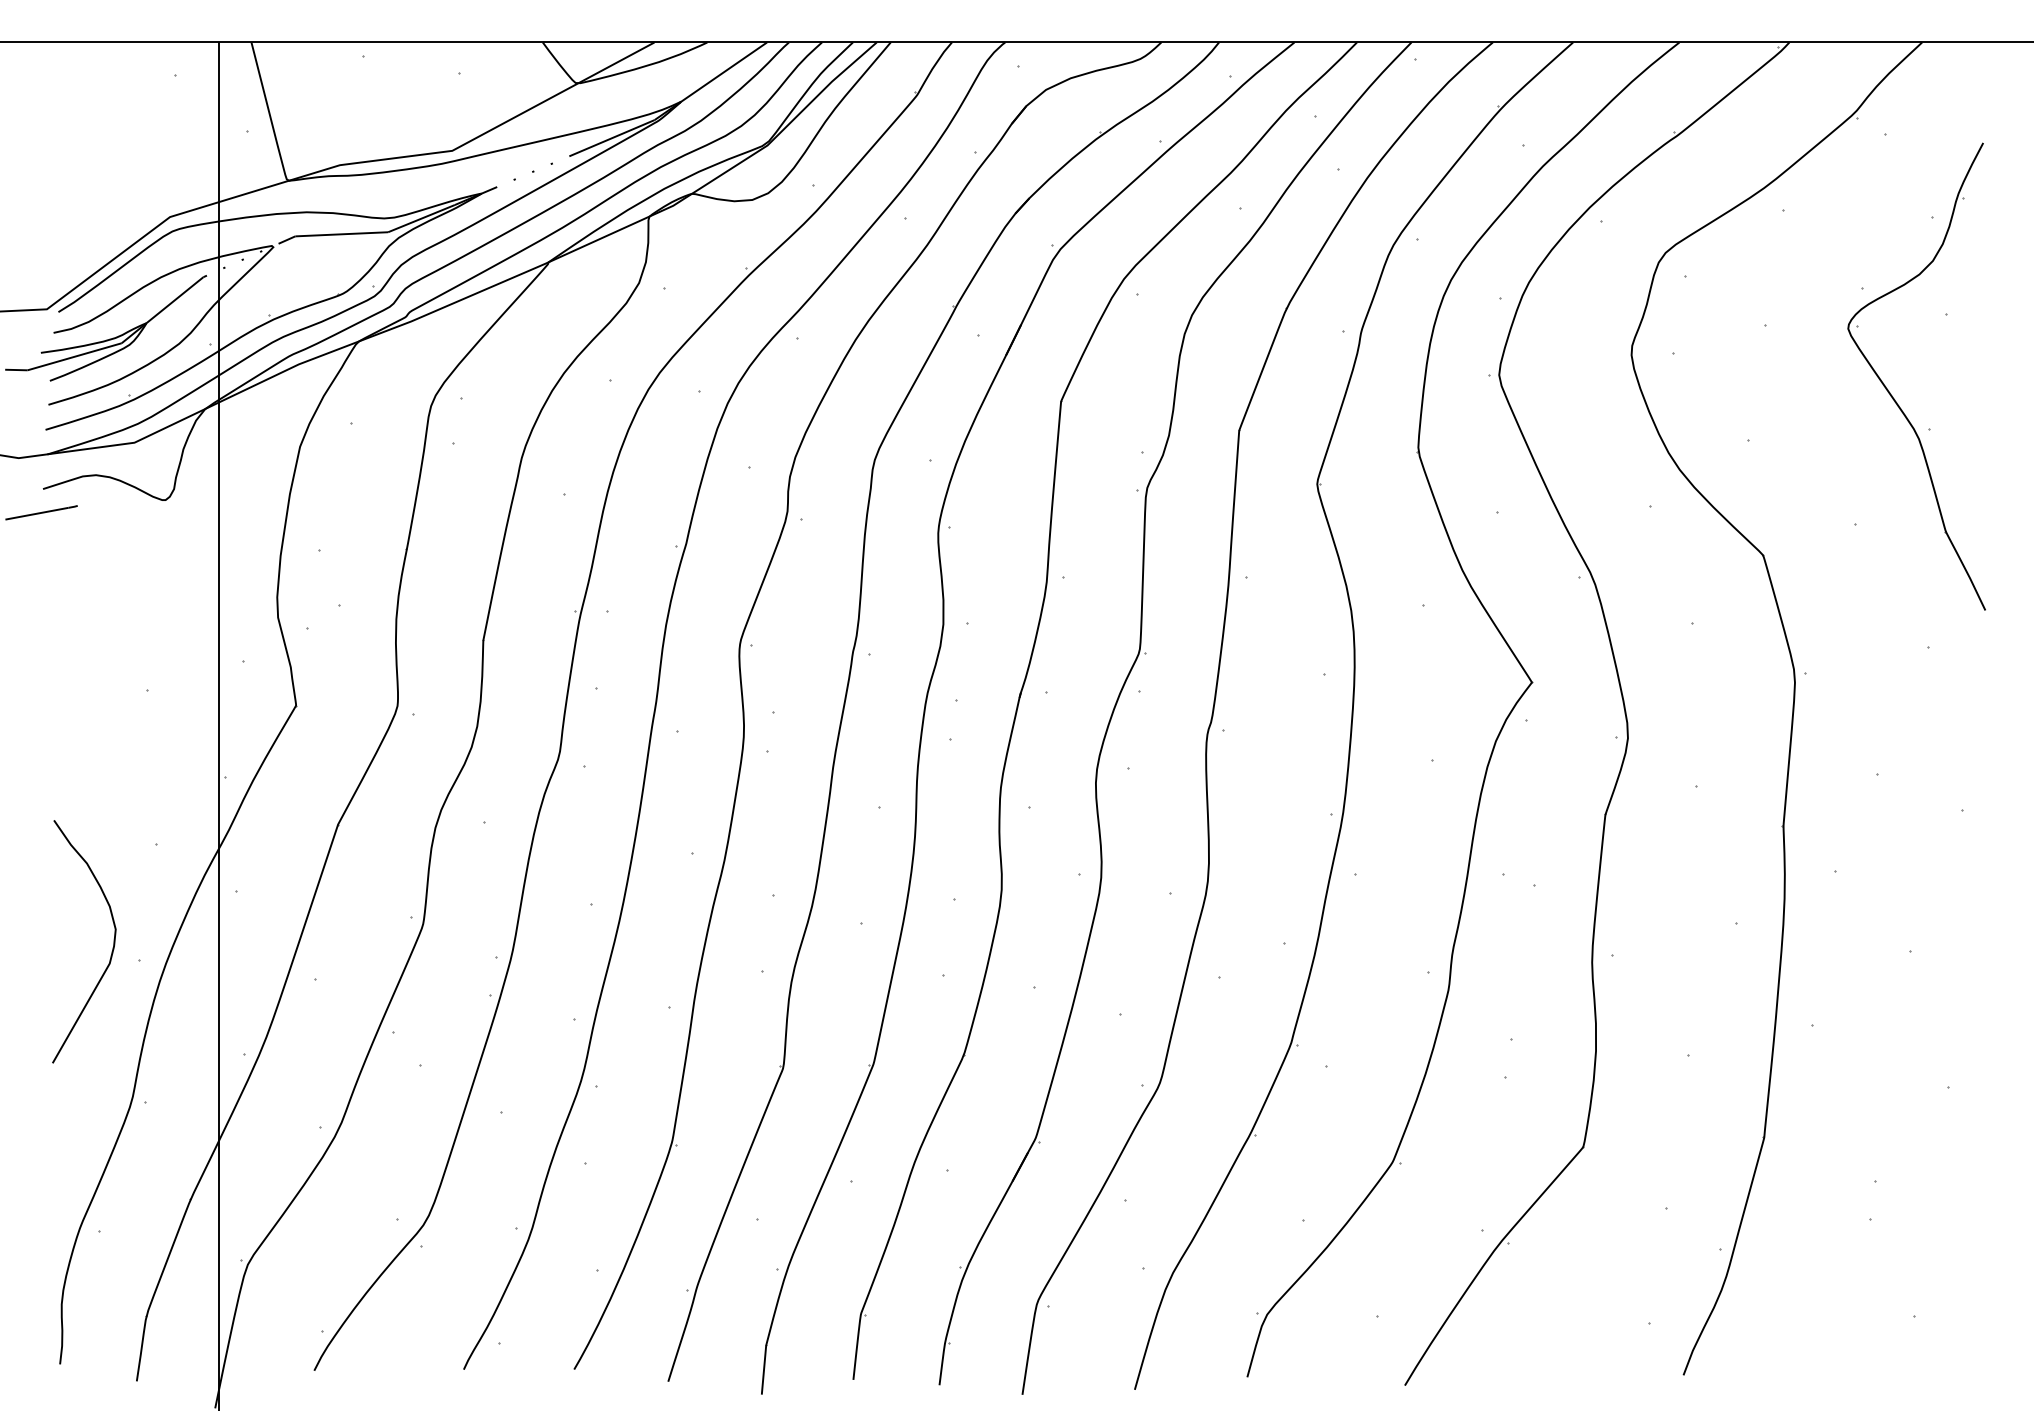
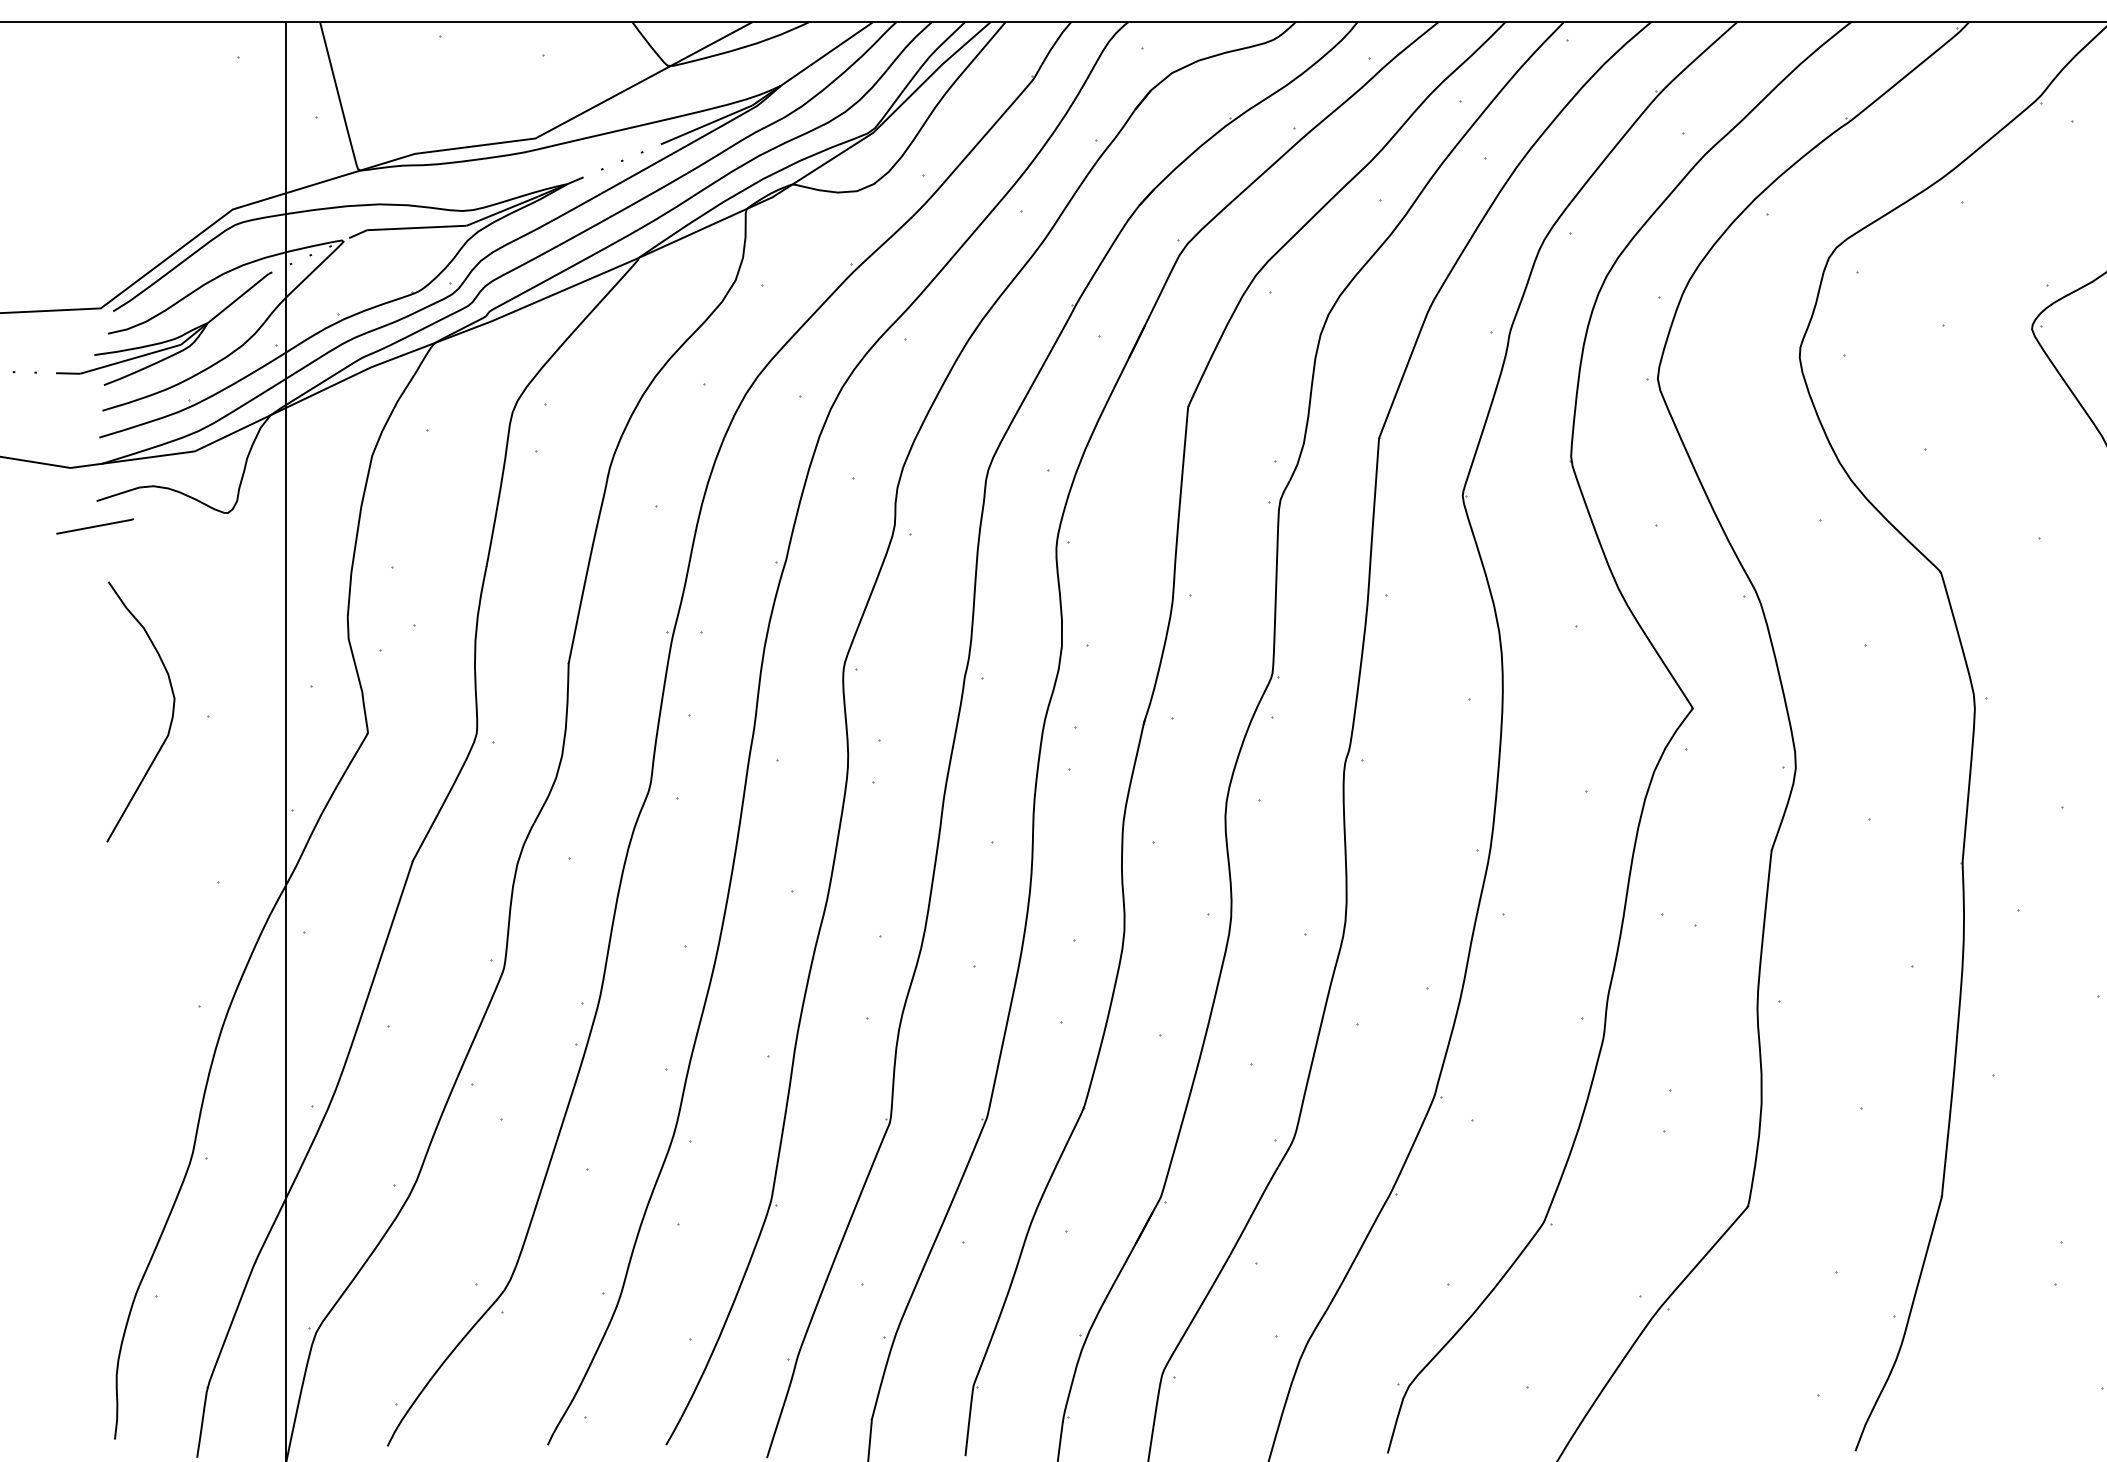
curve: (112, 947) -> (171, 718), moved

